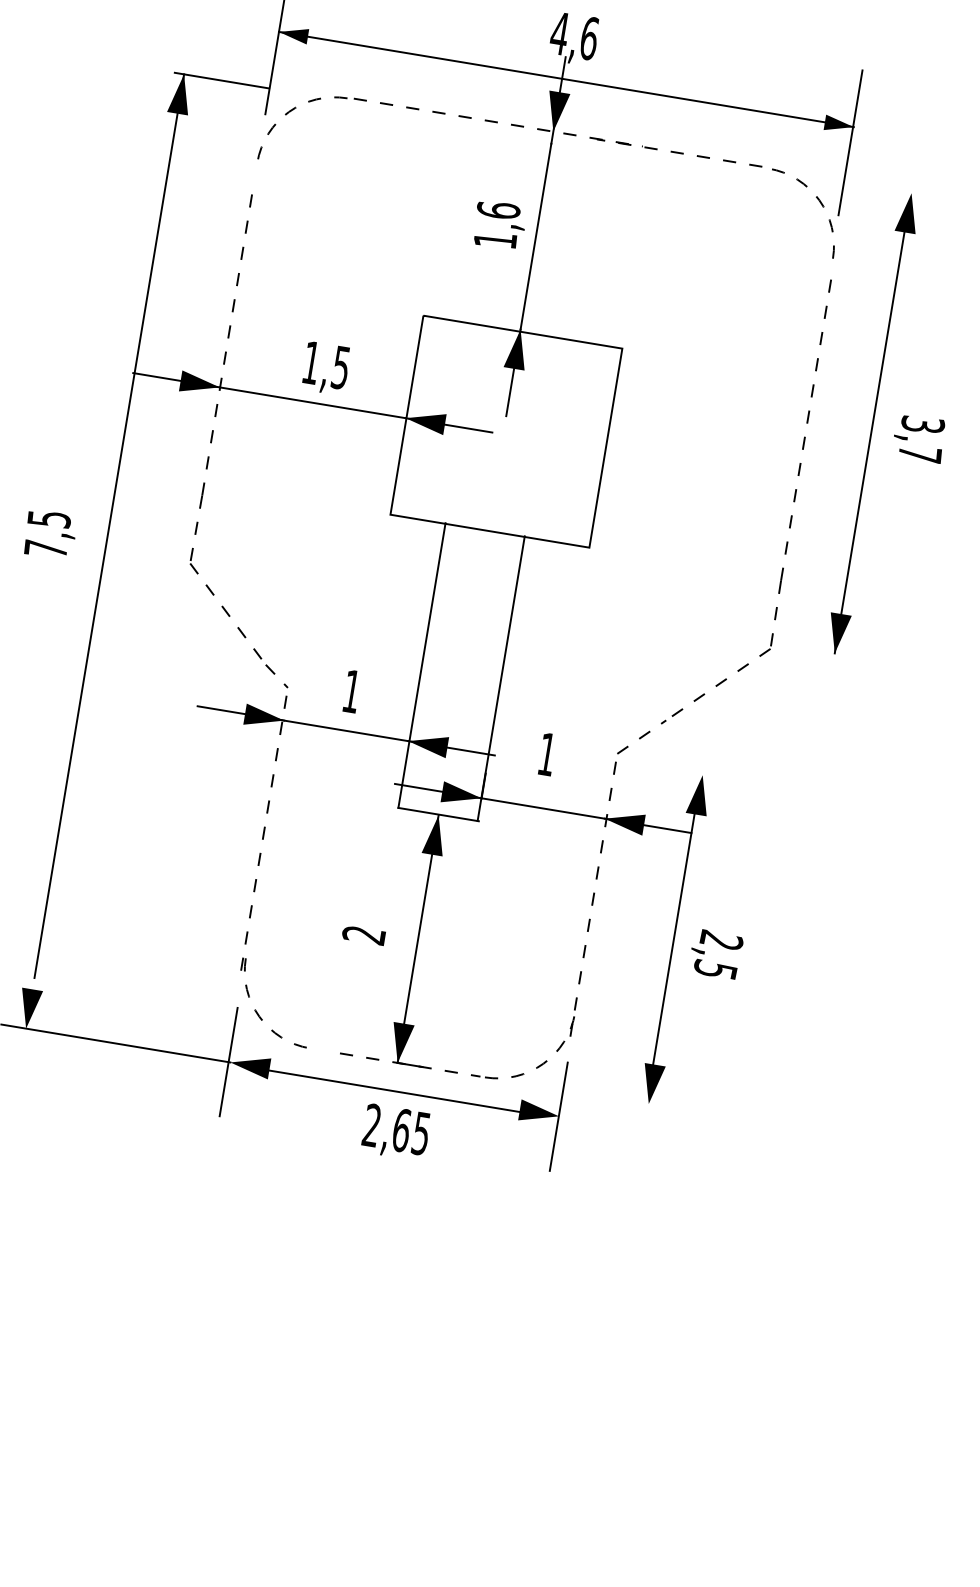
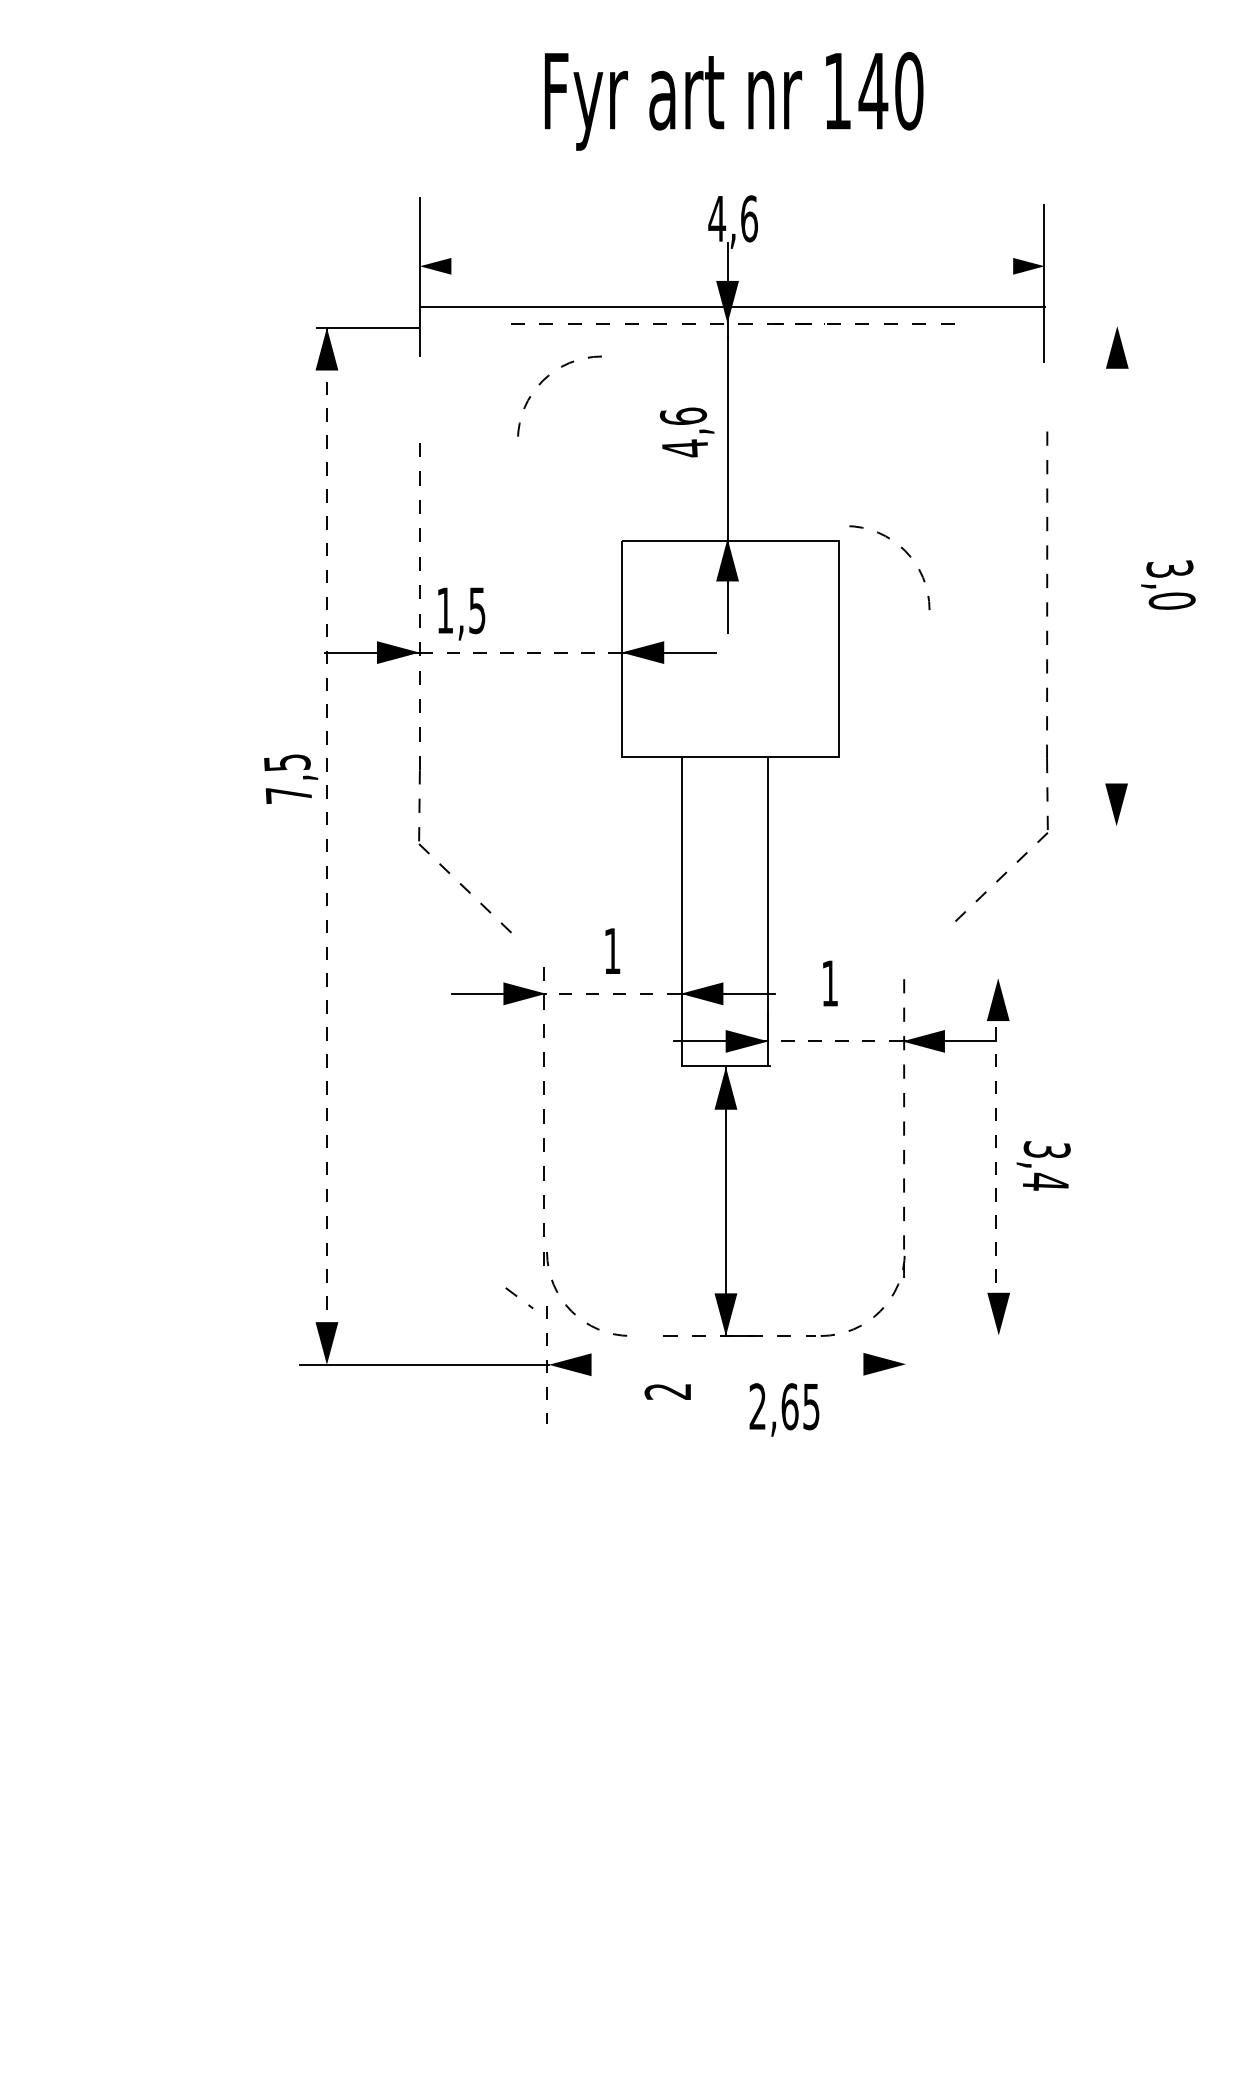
line: (565, 79) -> (731, 307), moved
arc: (295, 109) -> (548, 377), moved
arc: (818, 200) -> (904, 551), moved
text: (495, 240) -> (685, 448), 1,6 -> 4,6
text: (326, 368) -> (461, 613), moved
line: (312, 402) -> (520, 652), solid -> dashed
line: (870, 436) -> (1116, 590), removed
text: (919, 454) -> (1171, 600), 3,7 -> 3,0
line: (108, 526) -> (326, 819), solid -> dashed
text: (50, 534) -> (291, 778), moved
line: (275, 674) -> (517, 1296), moved
line: (339, 729) -> (606, 993), solid -> dashed
line: (641, 736) -> (926, 948), removed
line: (543, 808) -> (835, 1041), solid -> dashed
text: (363, 934) -> (667, 1391), moved
line: (673, 939) -> (996, 1157), solid -> dashed
text: (718, 954) -> (1046, 1165), 2,5 -> 3,4
line: (229, 1061) -> (547, 1364), solid -> dashed
line: (395, 1091) -> (728, 1366), removed
line: (558, 1116) -> (905, 1364), removed
text: (396, 1132) -> (784, 1409), moved

